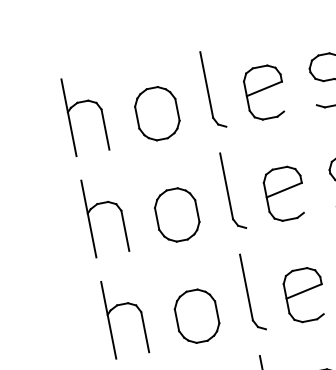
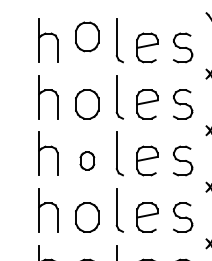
part: (157, 112) -> (87, 36), moved
part: (197, 315) -> (87, 160), size x0.6

